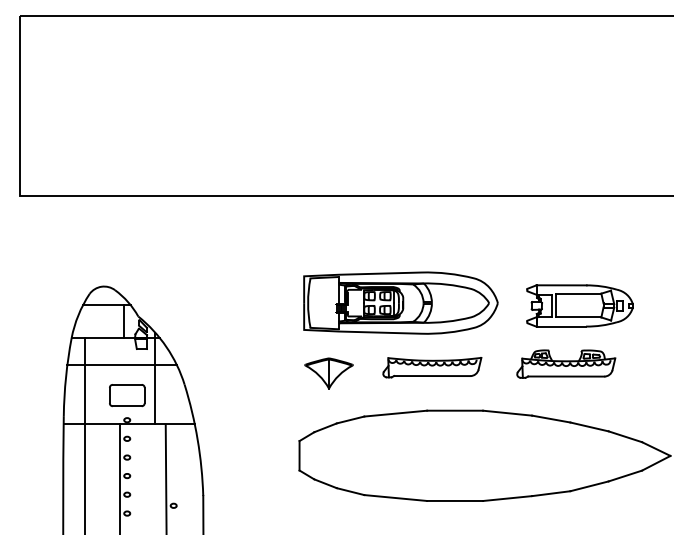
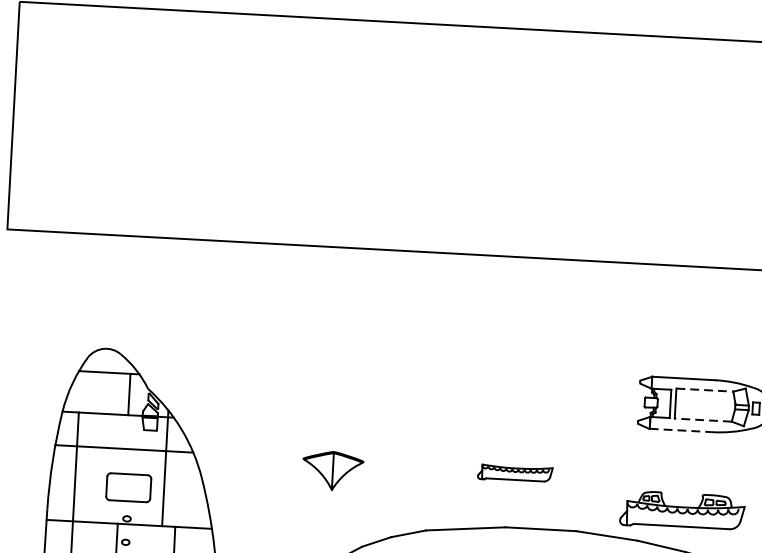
line: (578, 293) -> (704, 389), solid -> dashed
part: (400, 302) -> (479, 389), removed
line: (578, 317) -> (702, 420), solid -> dashed
line: (561, 326) -> (680, 430), solid -> dashed
part: (566, 363) -> (682, 510), moved
part: (432, 367) -> (515, 473), size x0.6
part: (328, 373) -> (332, 470), moved

